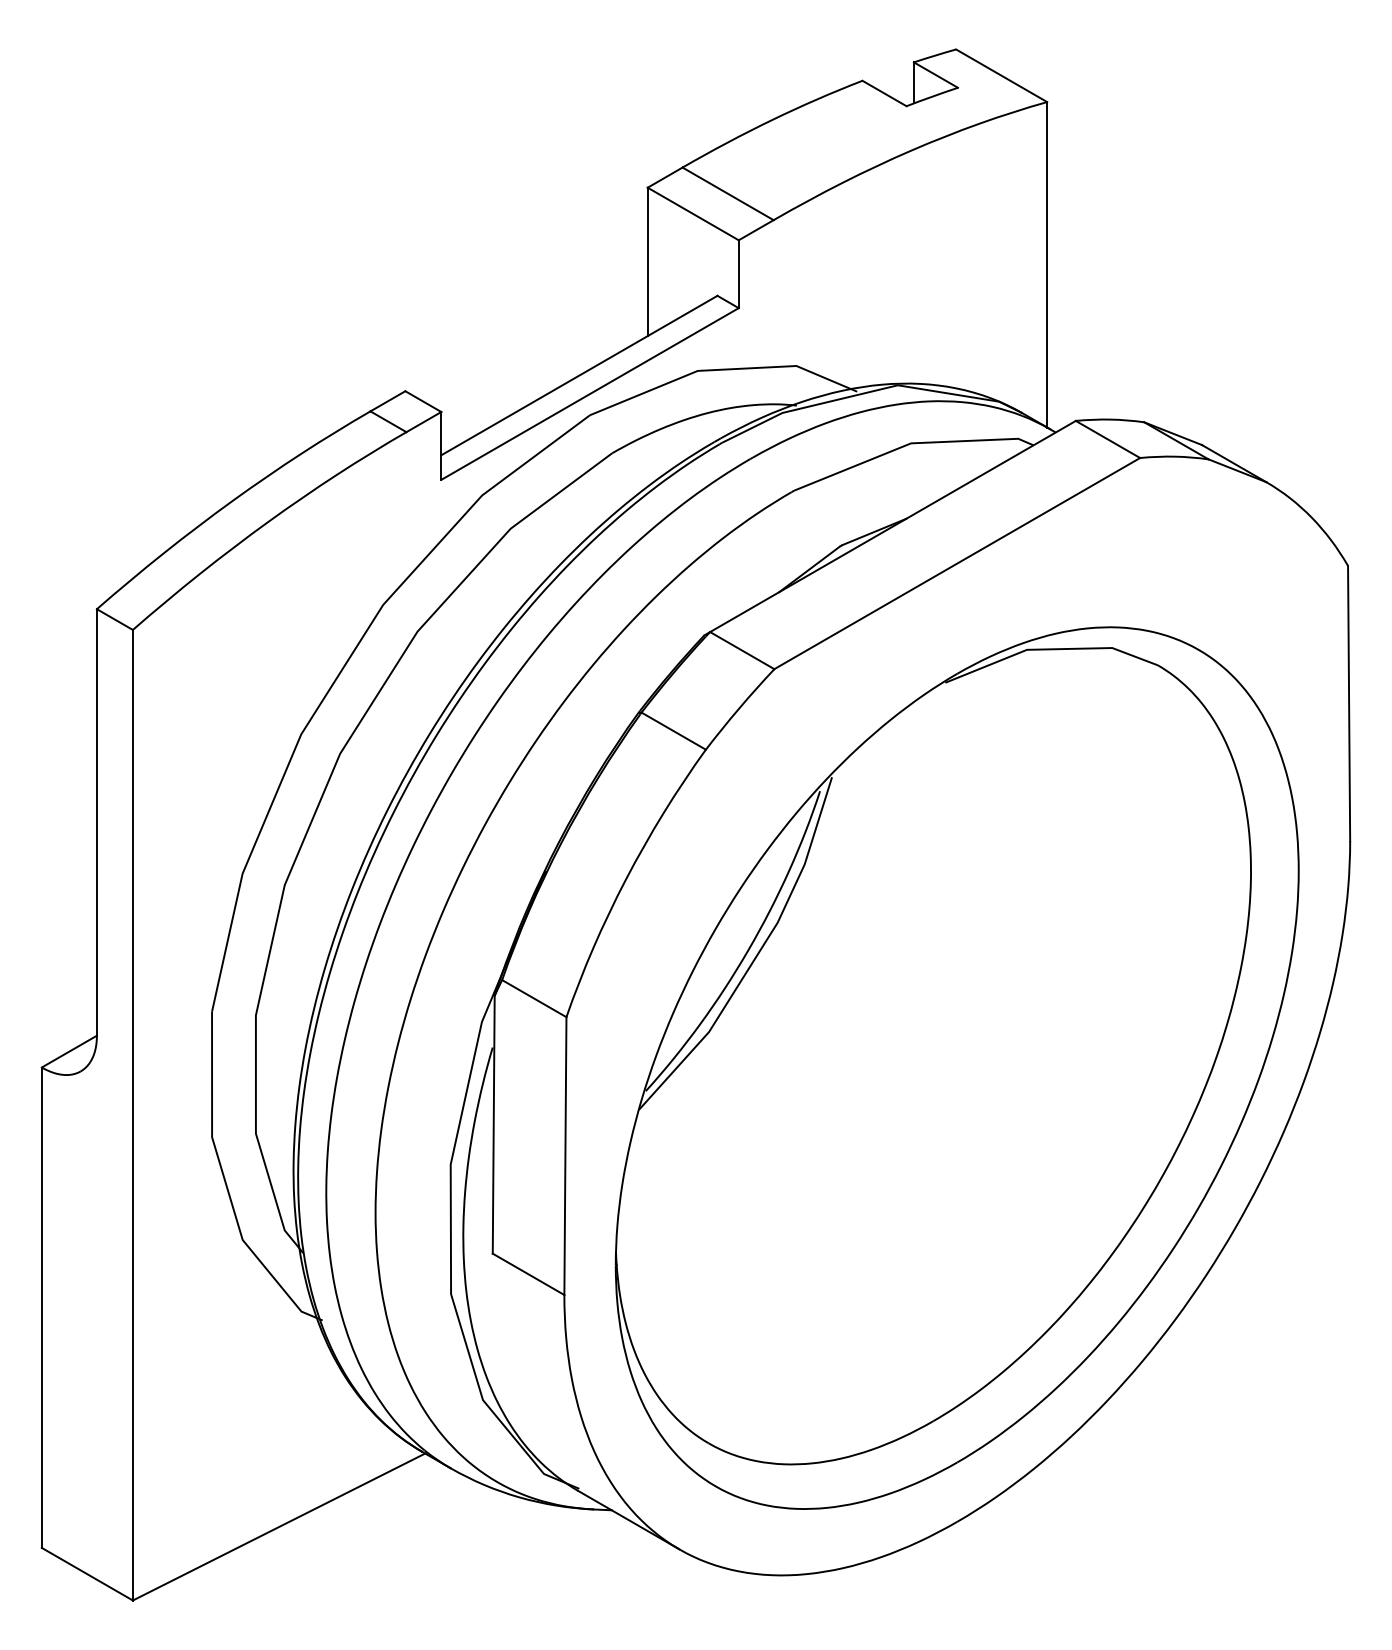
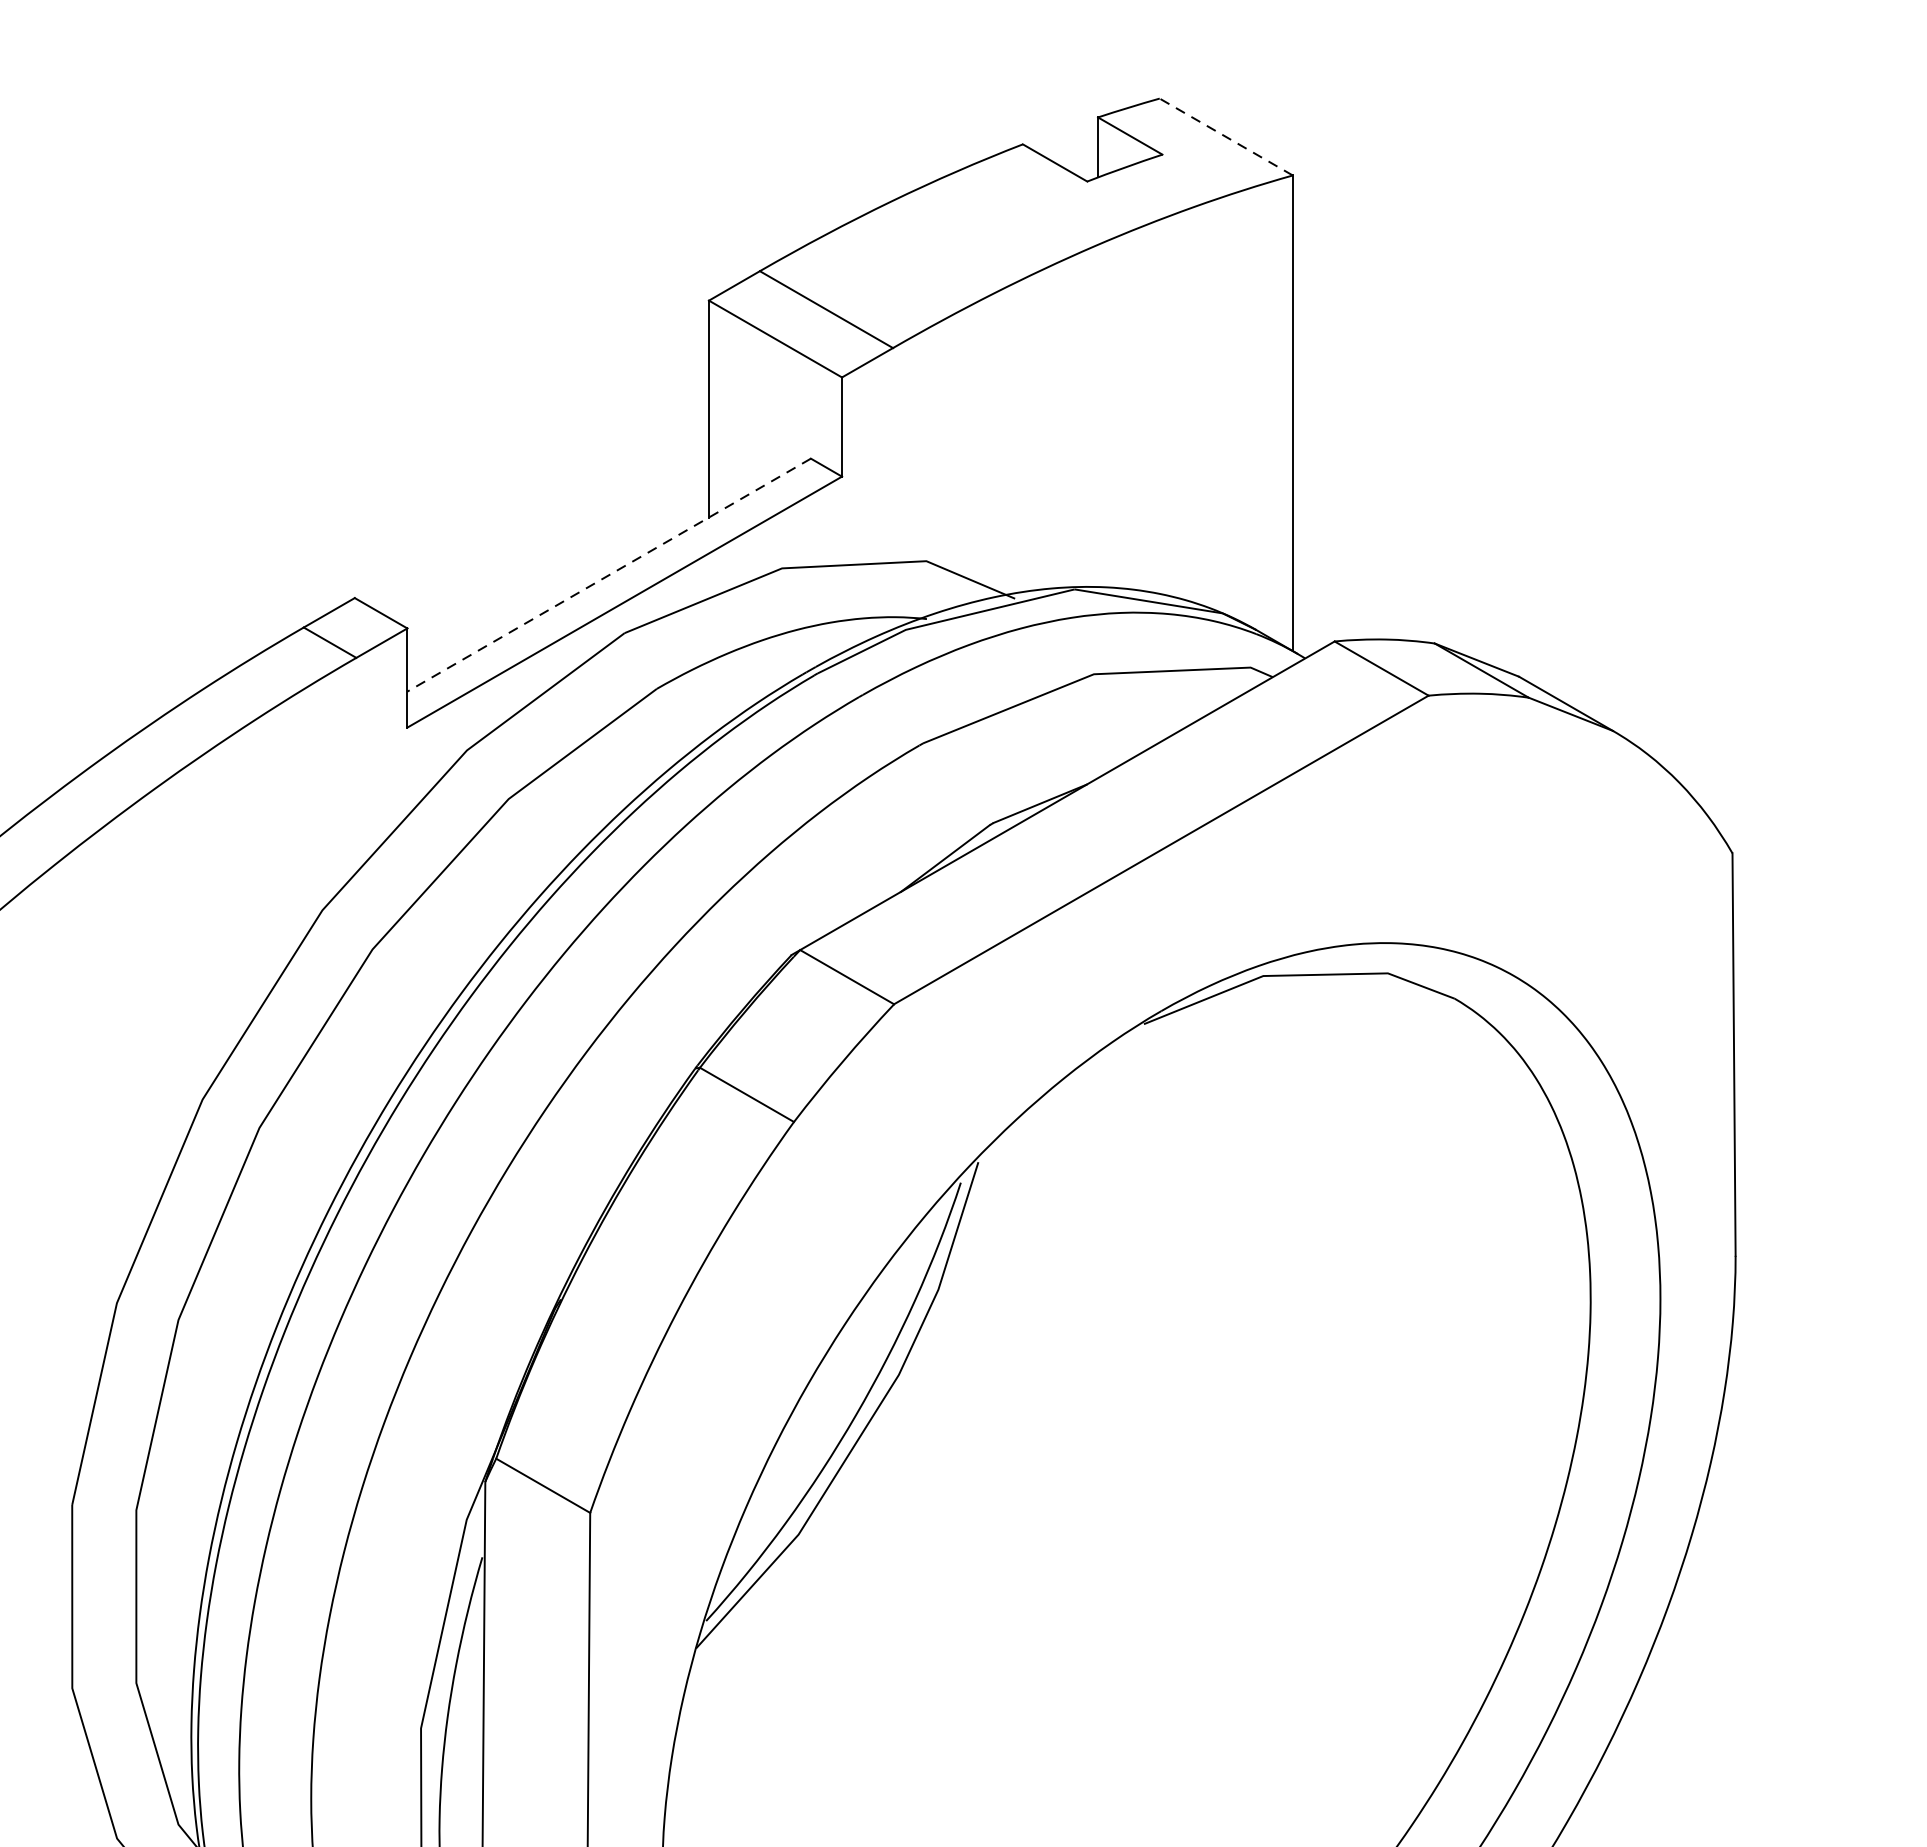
line: (1001, 75) -> (1226, 136), solid -> dashed
line: (578, 375) -> (607, 575), solid -> dashed

